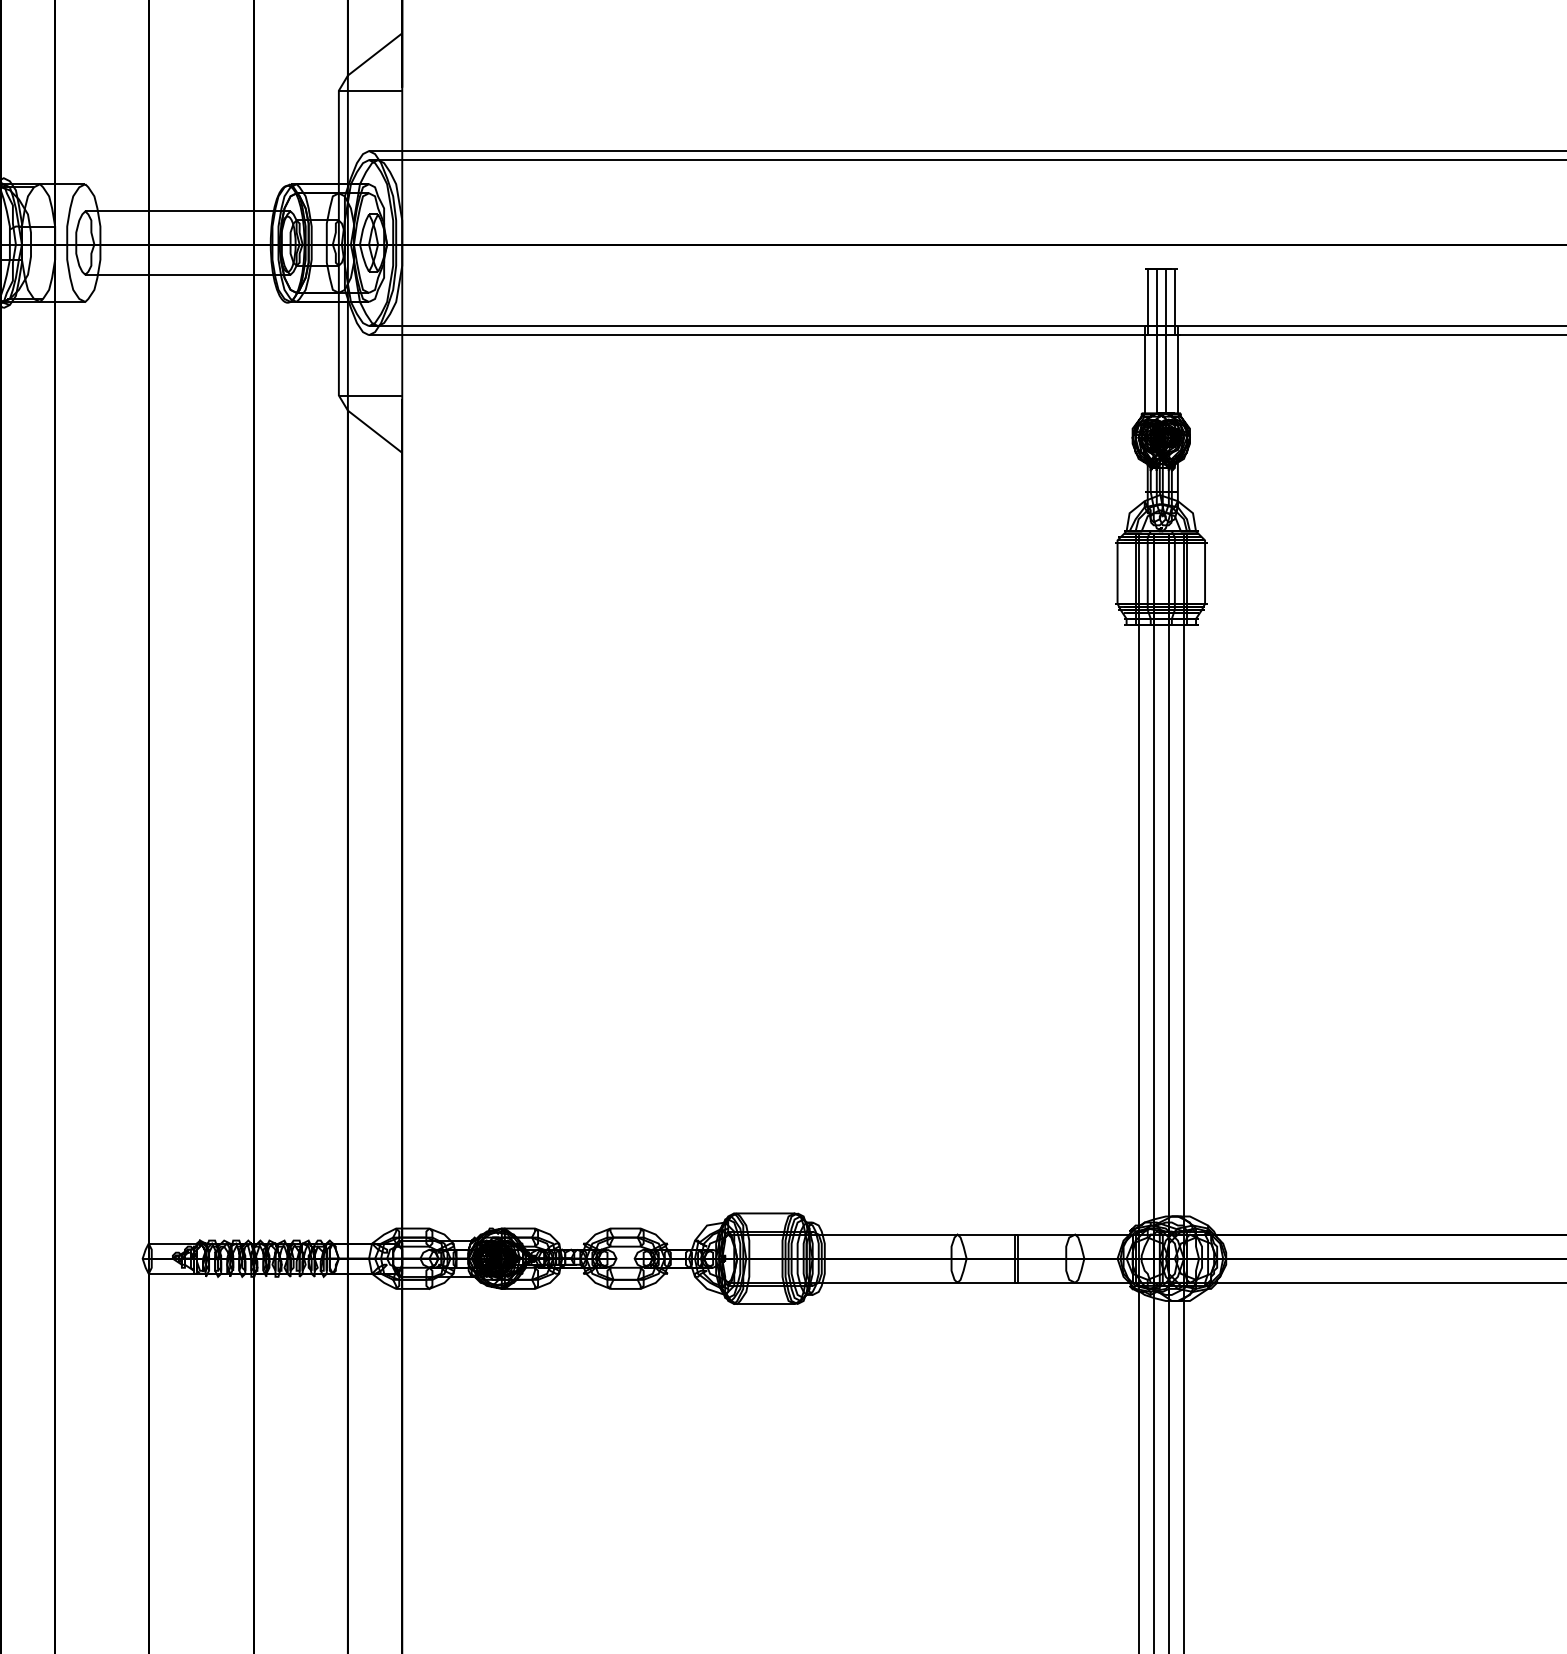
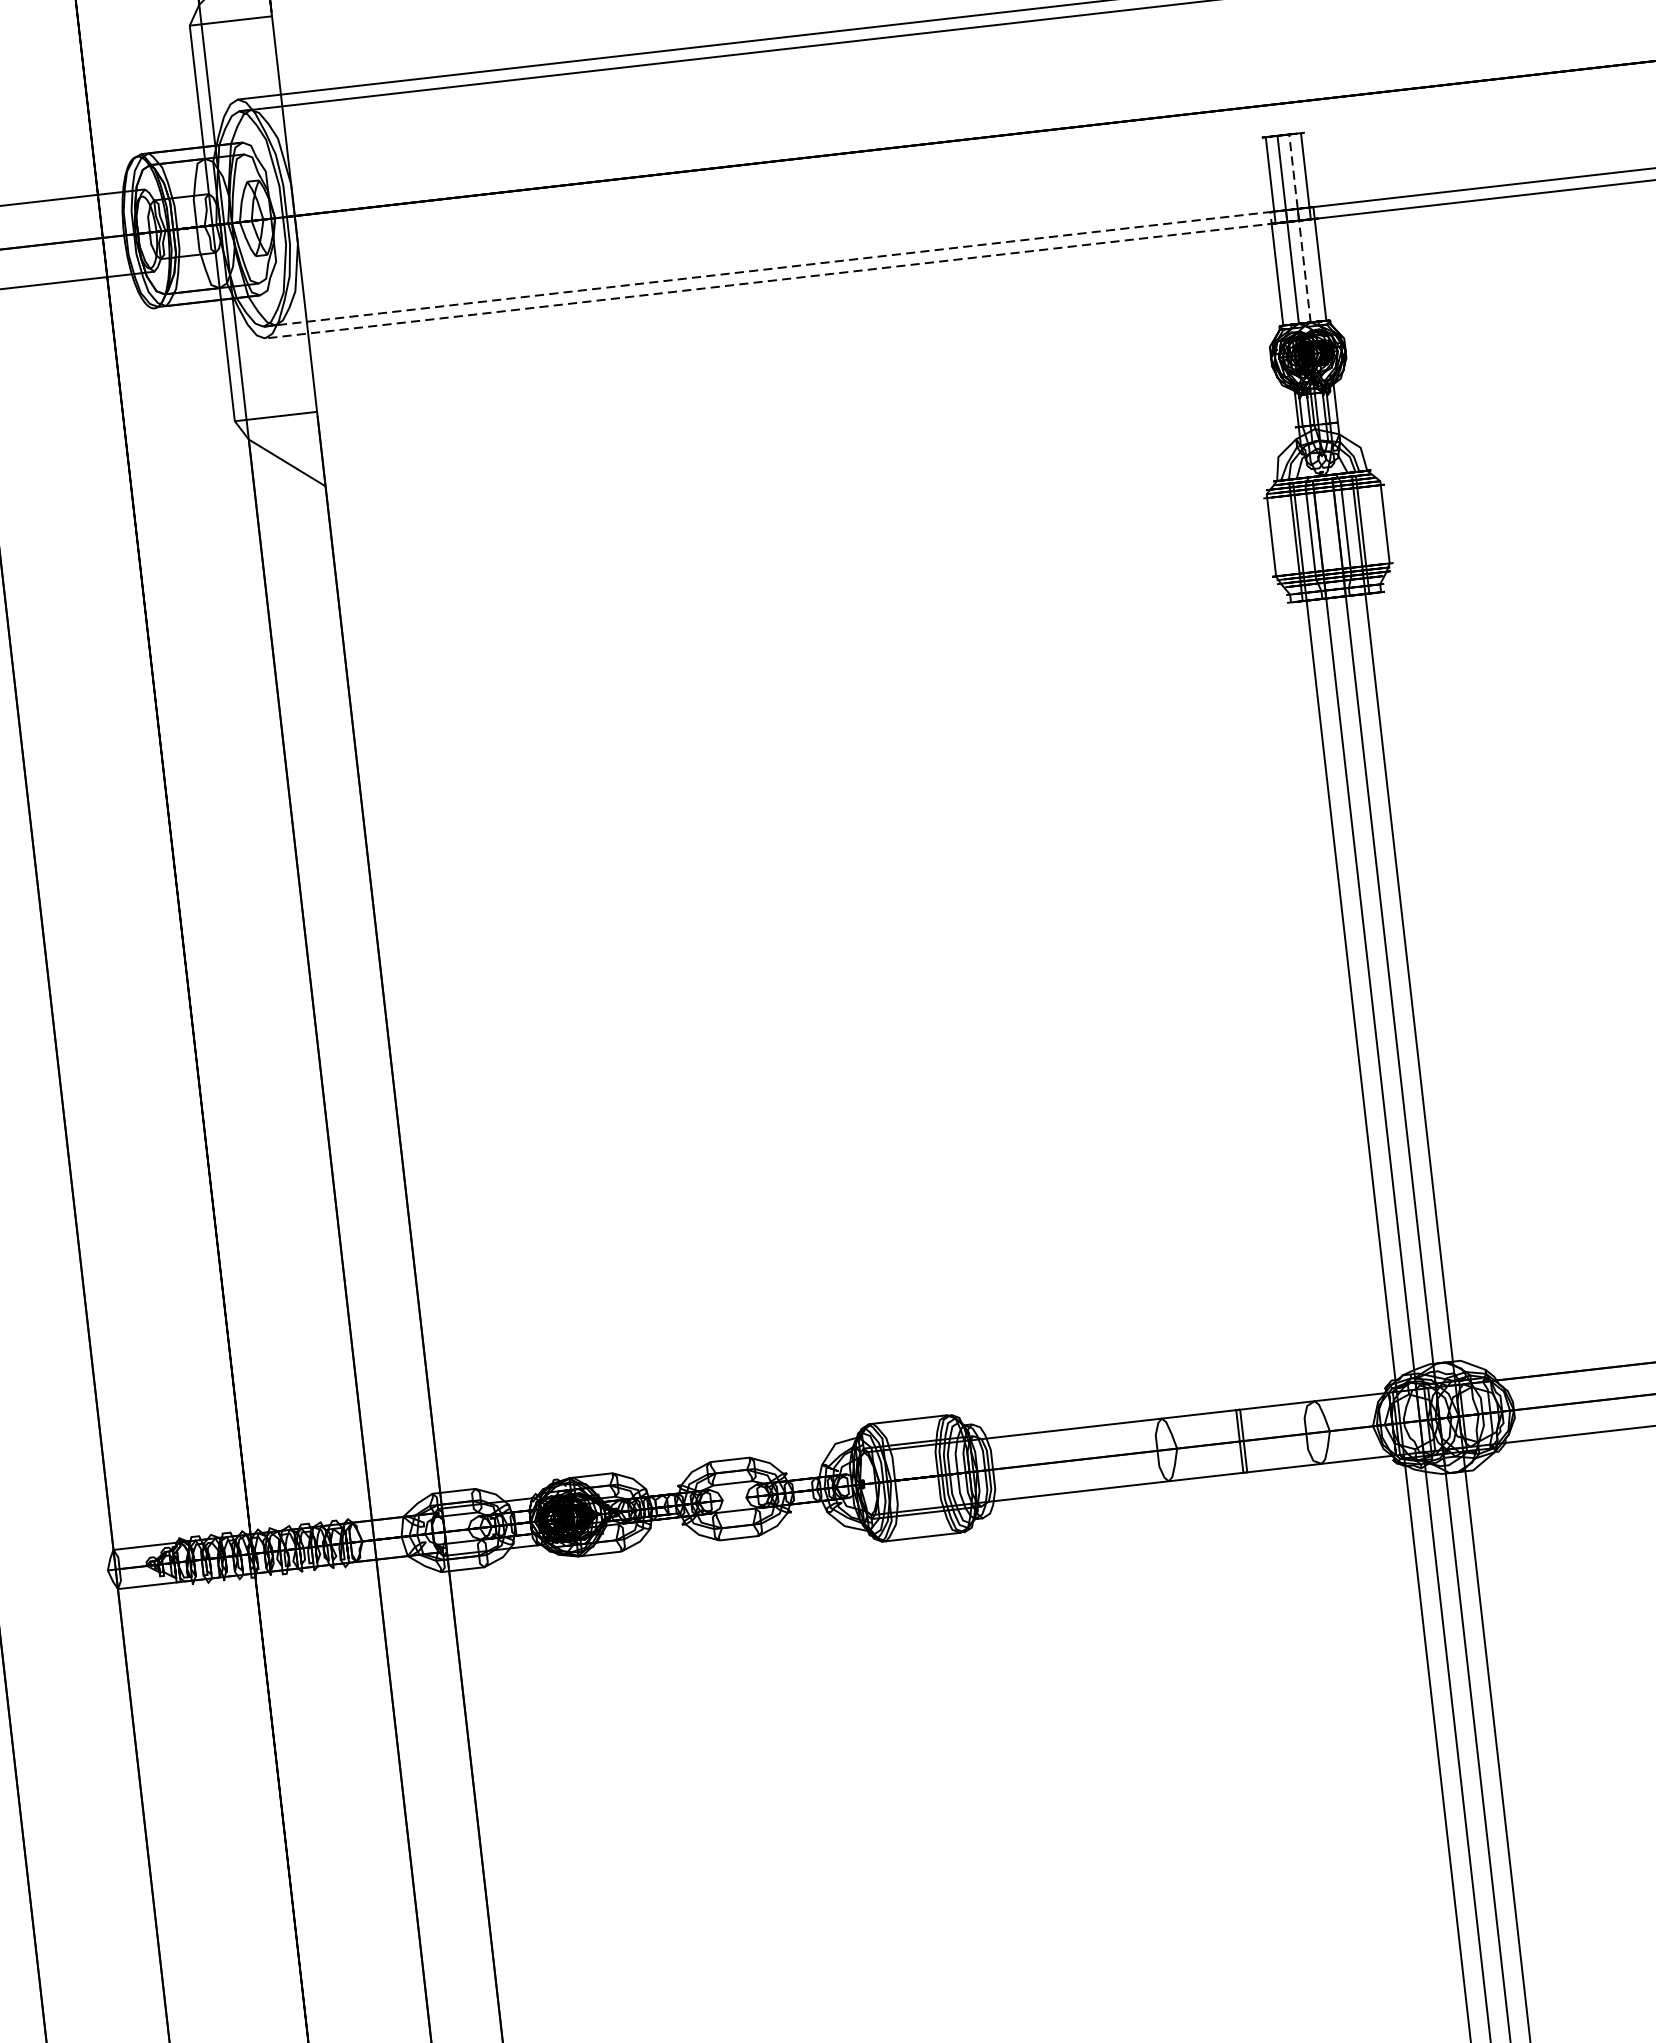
line: (1144, 330) -> (1270, 217), solid -> dashed
line: (1165, 340) -> (1299, 227), solid -> dashed

